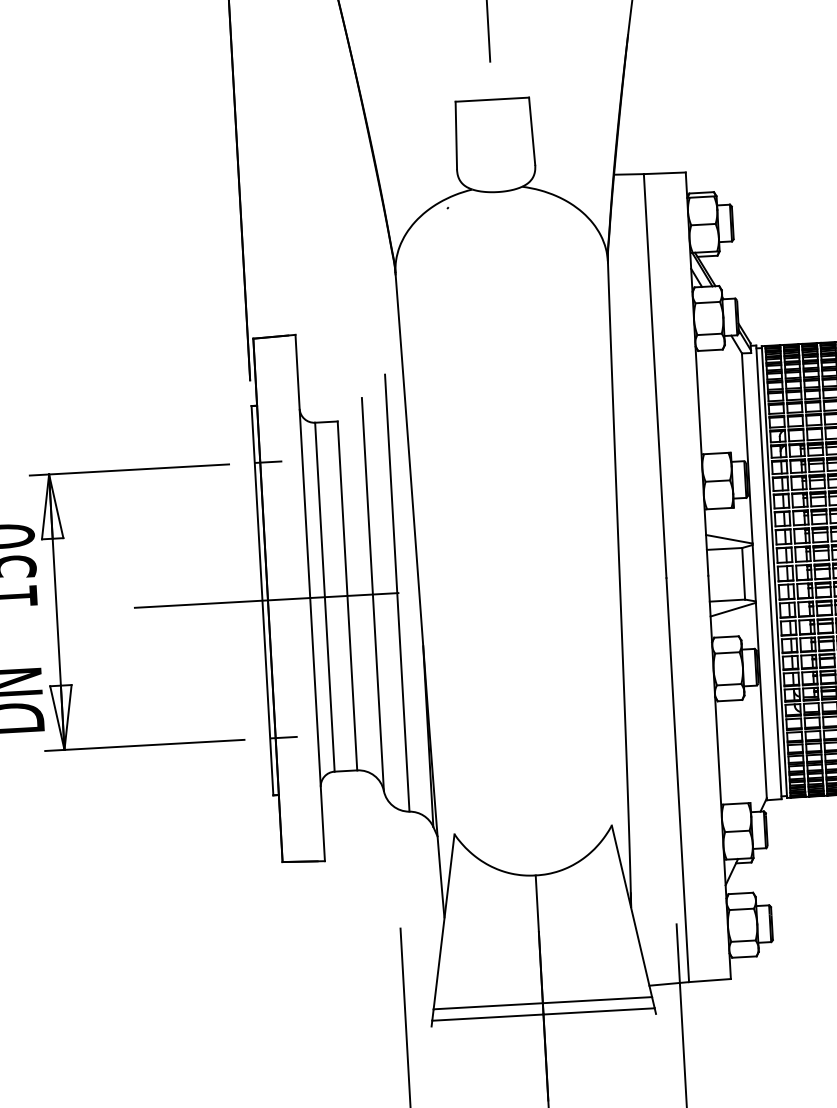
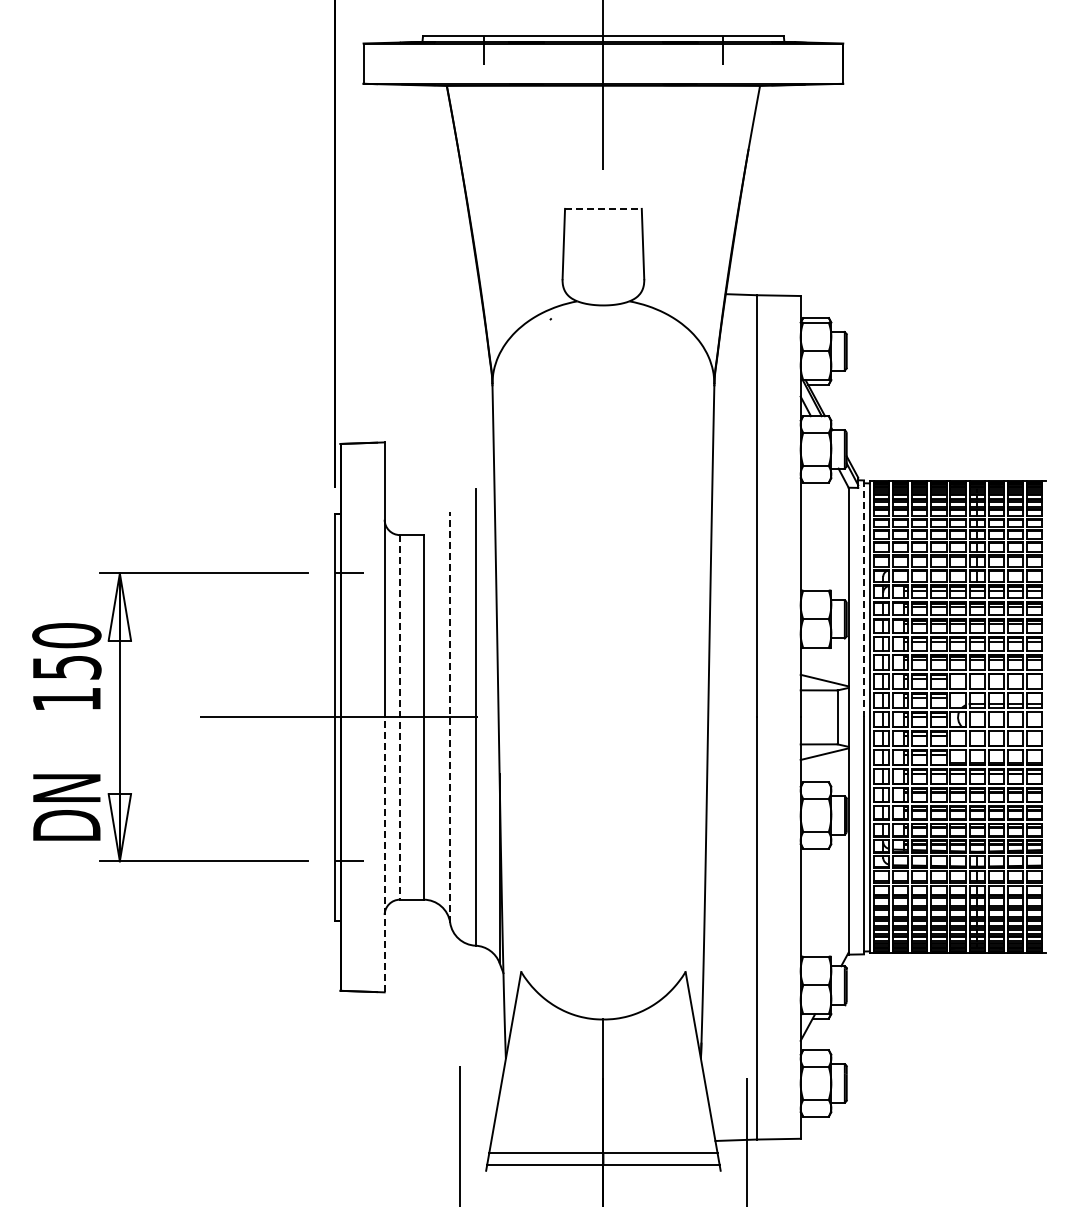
line: (492, 99) -> (603, 208), solid -> dashed
line: (763, 459) -> (864, 599), solid -> dashed
line: (373, 593) -> (450, 716), solid -> dashed
line: (325, 597) -> (400, 717), solid -> dashed
line: (317, 729) -> (384, 854), solid -> dashed

